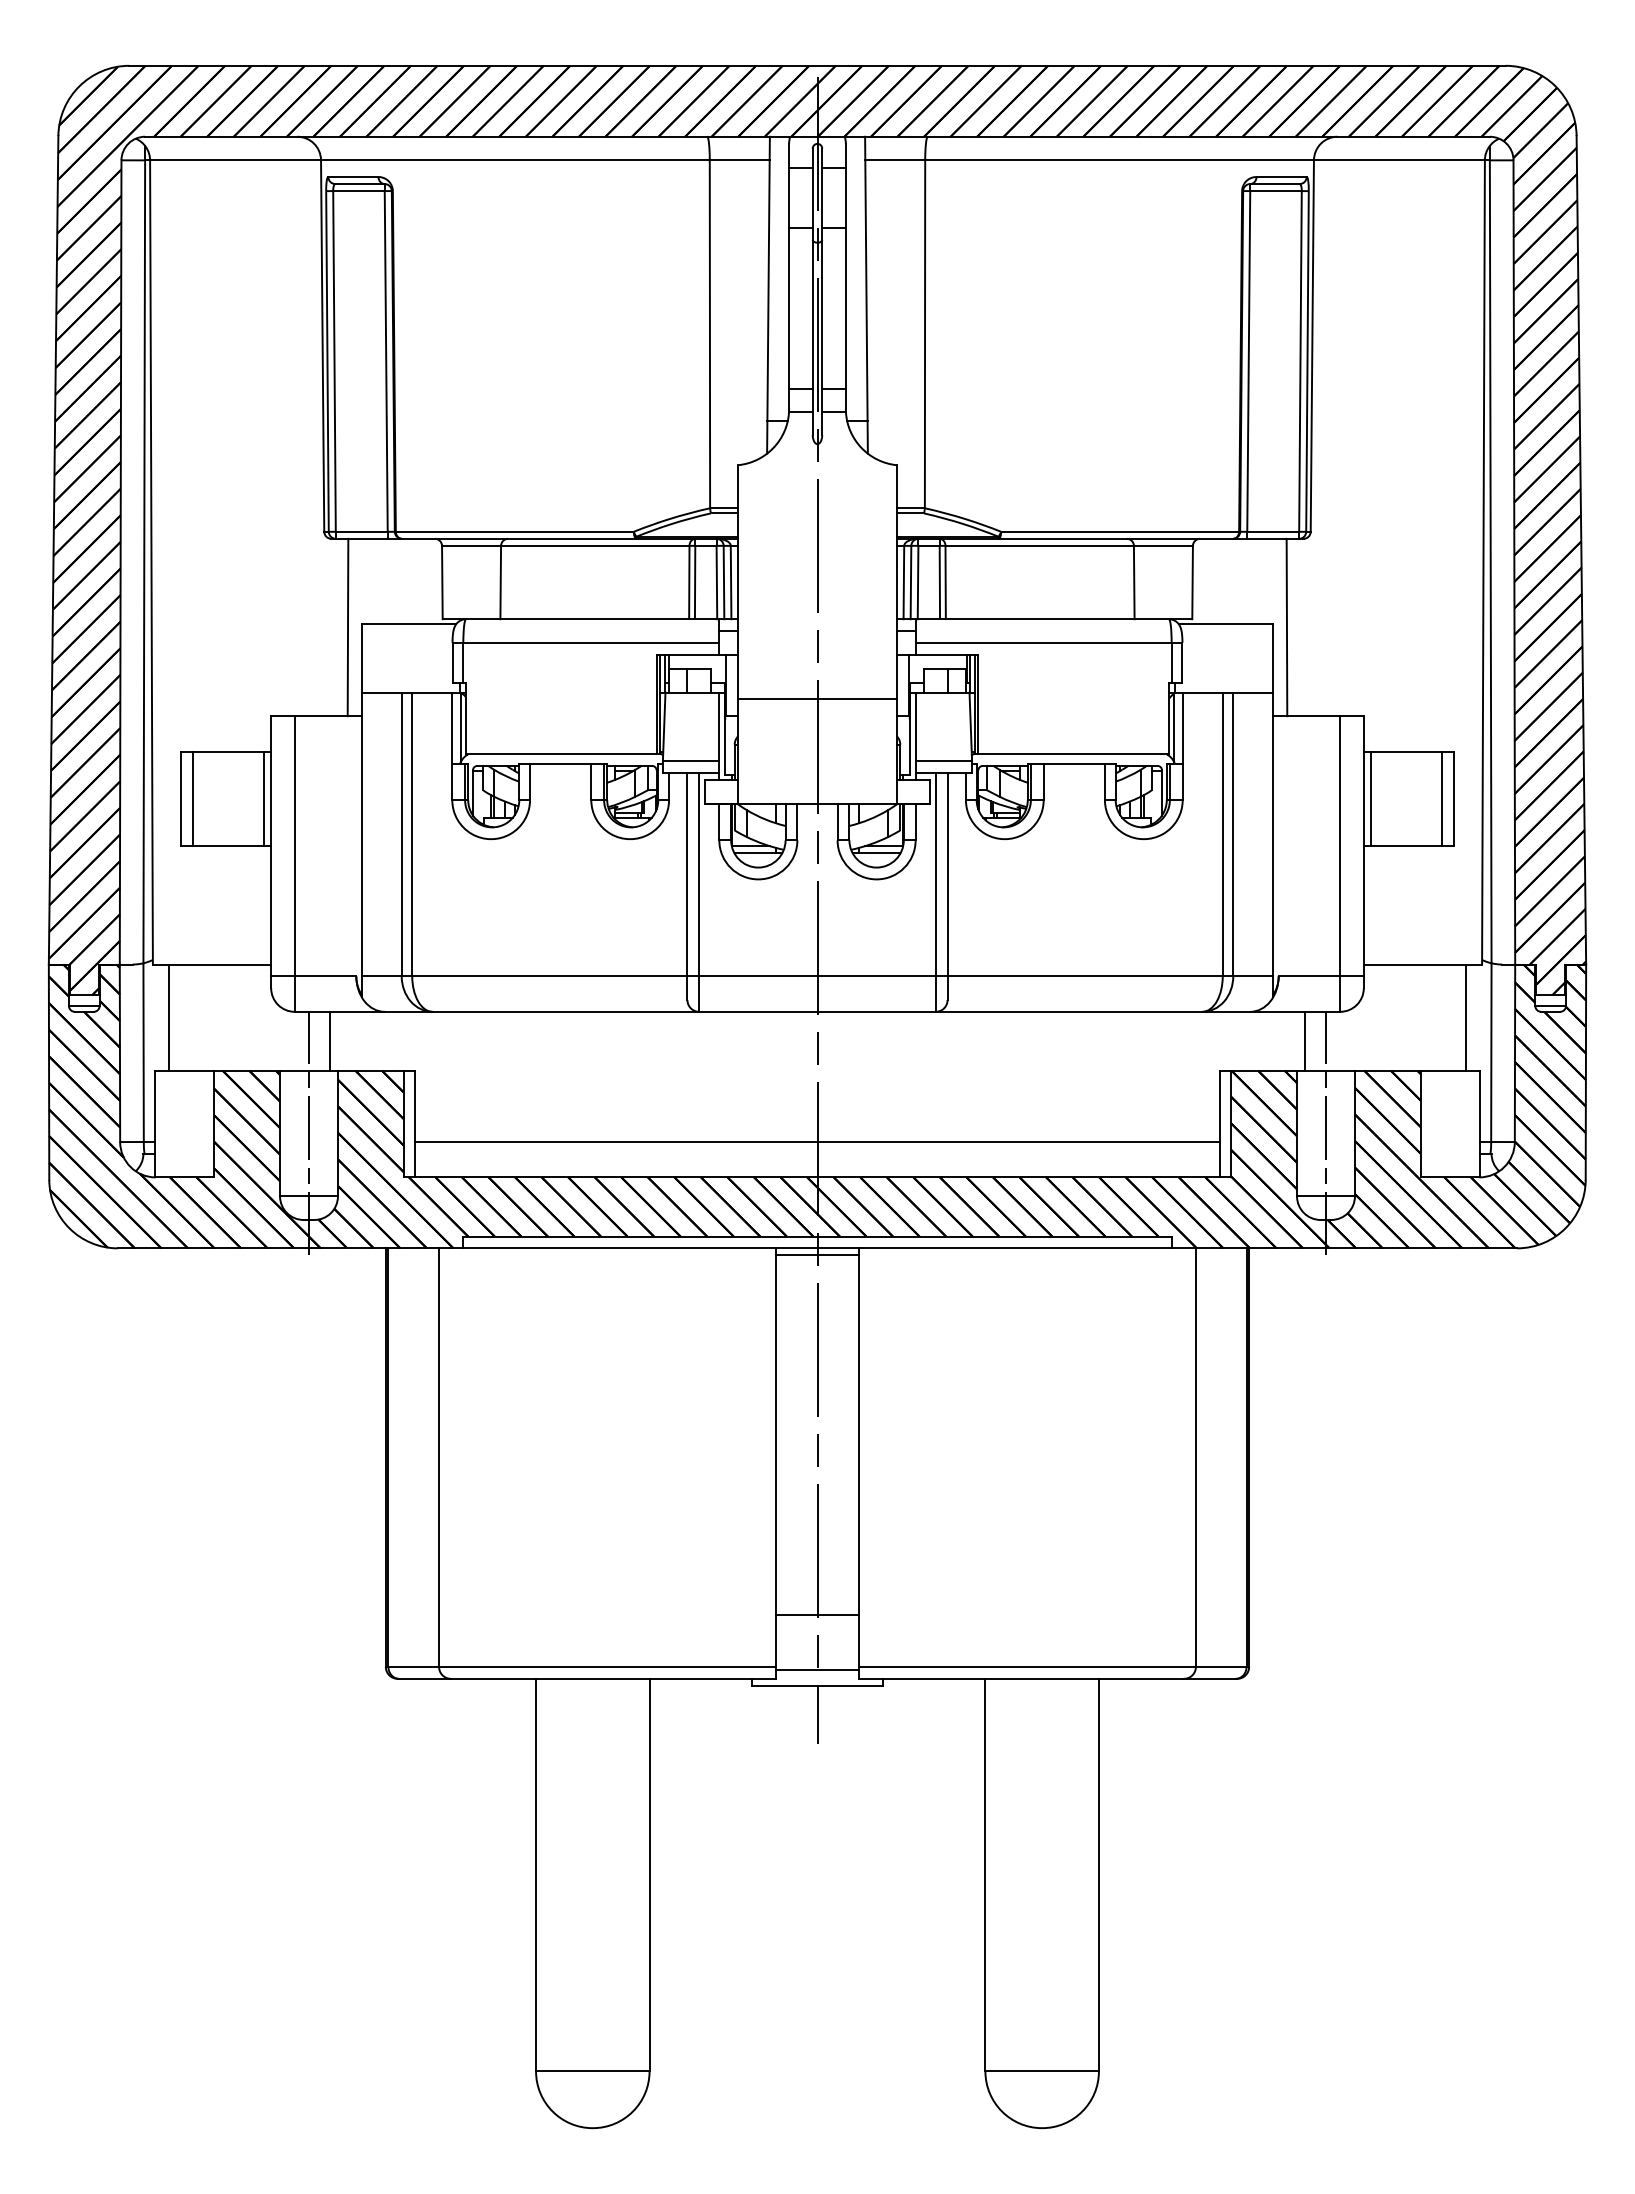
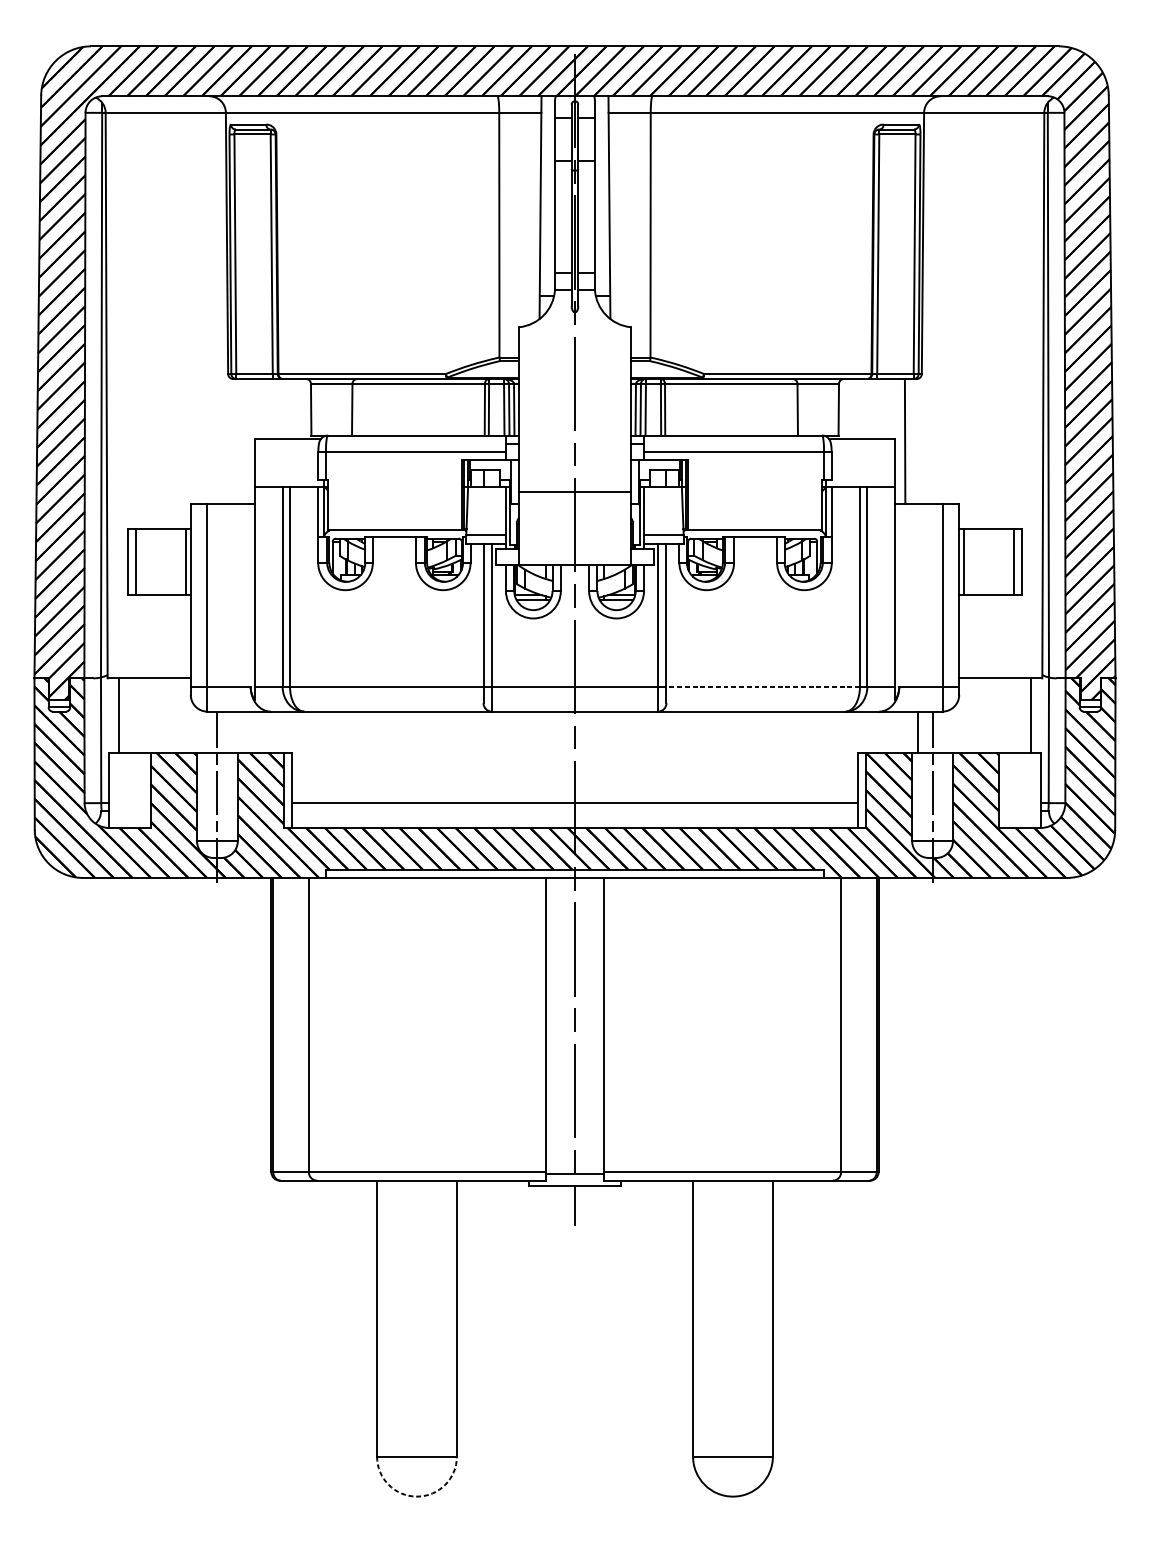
line: (347, 627) -> (244, 441), removed
line: (1085, 976) -> (763, 686), solid -> dashed
line: (330, 1040) -> (232, 731), removed
line: (817, 1255) -> (575, 882), removed
line: (817, 1614) -> (575, 1135), removed
arc: (592, 2128) -> (416, 1496), solid -> dashed

